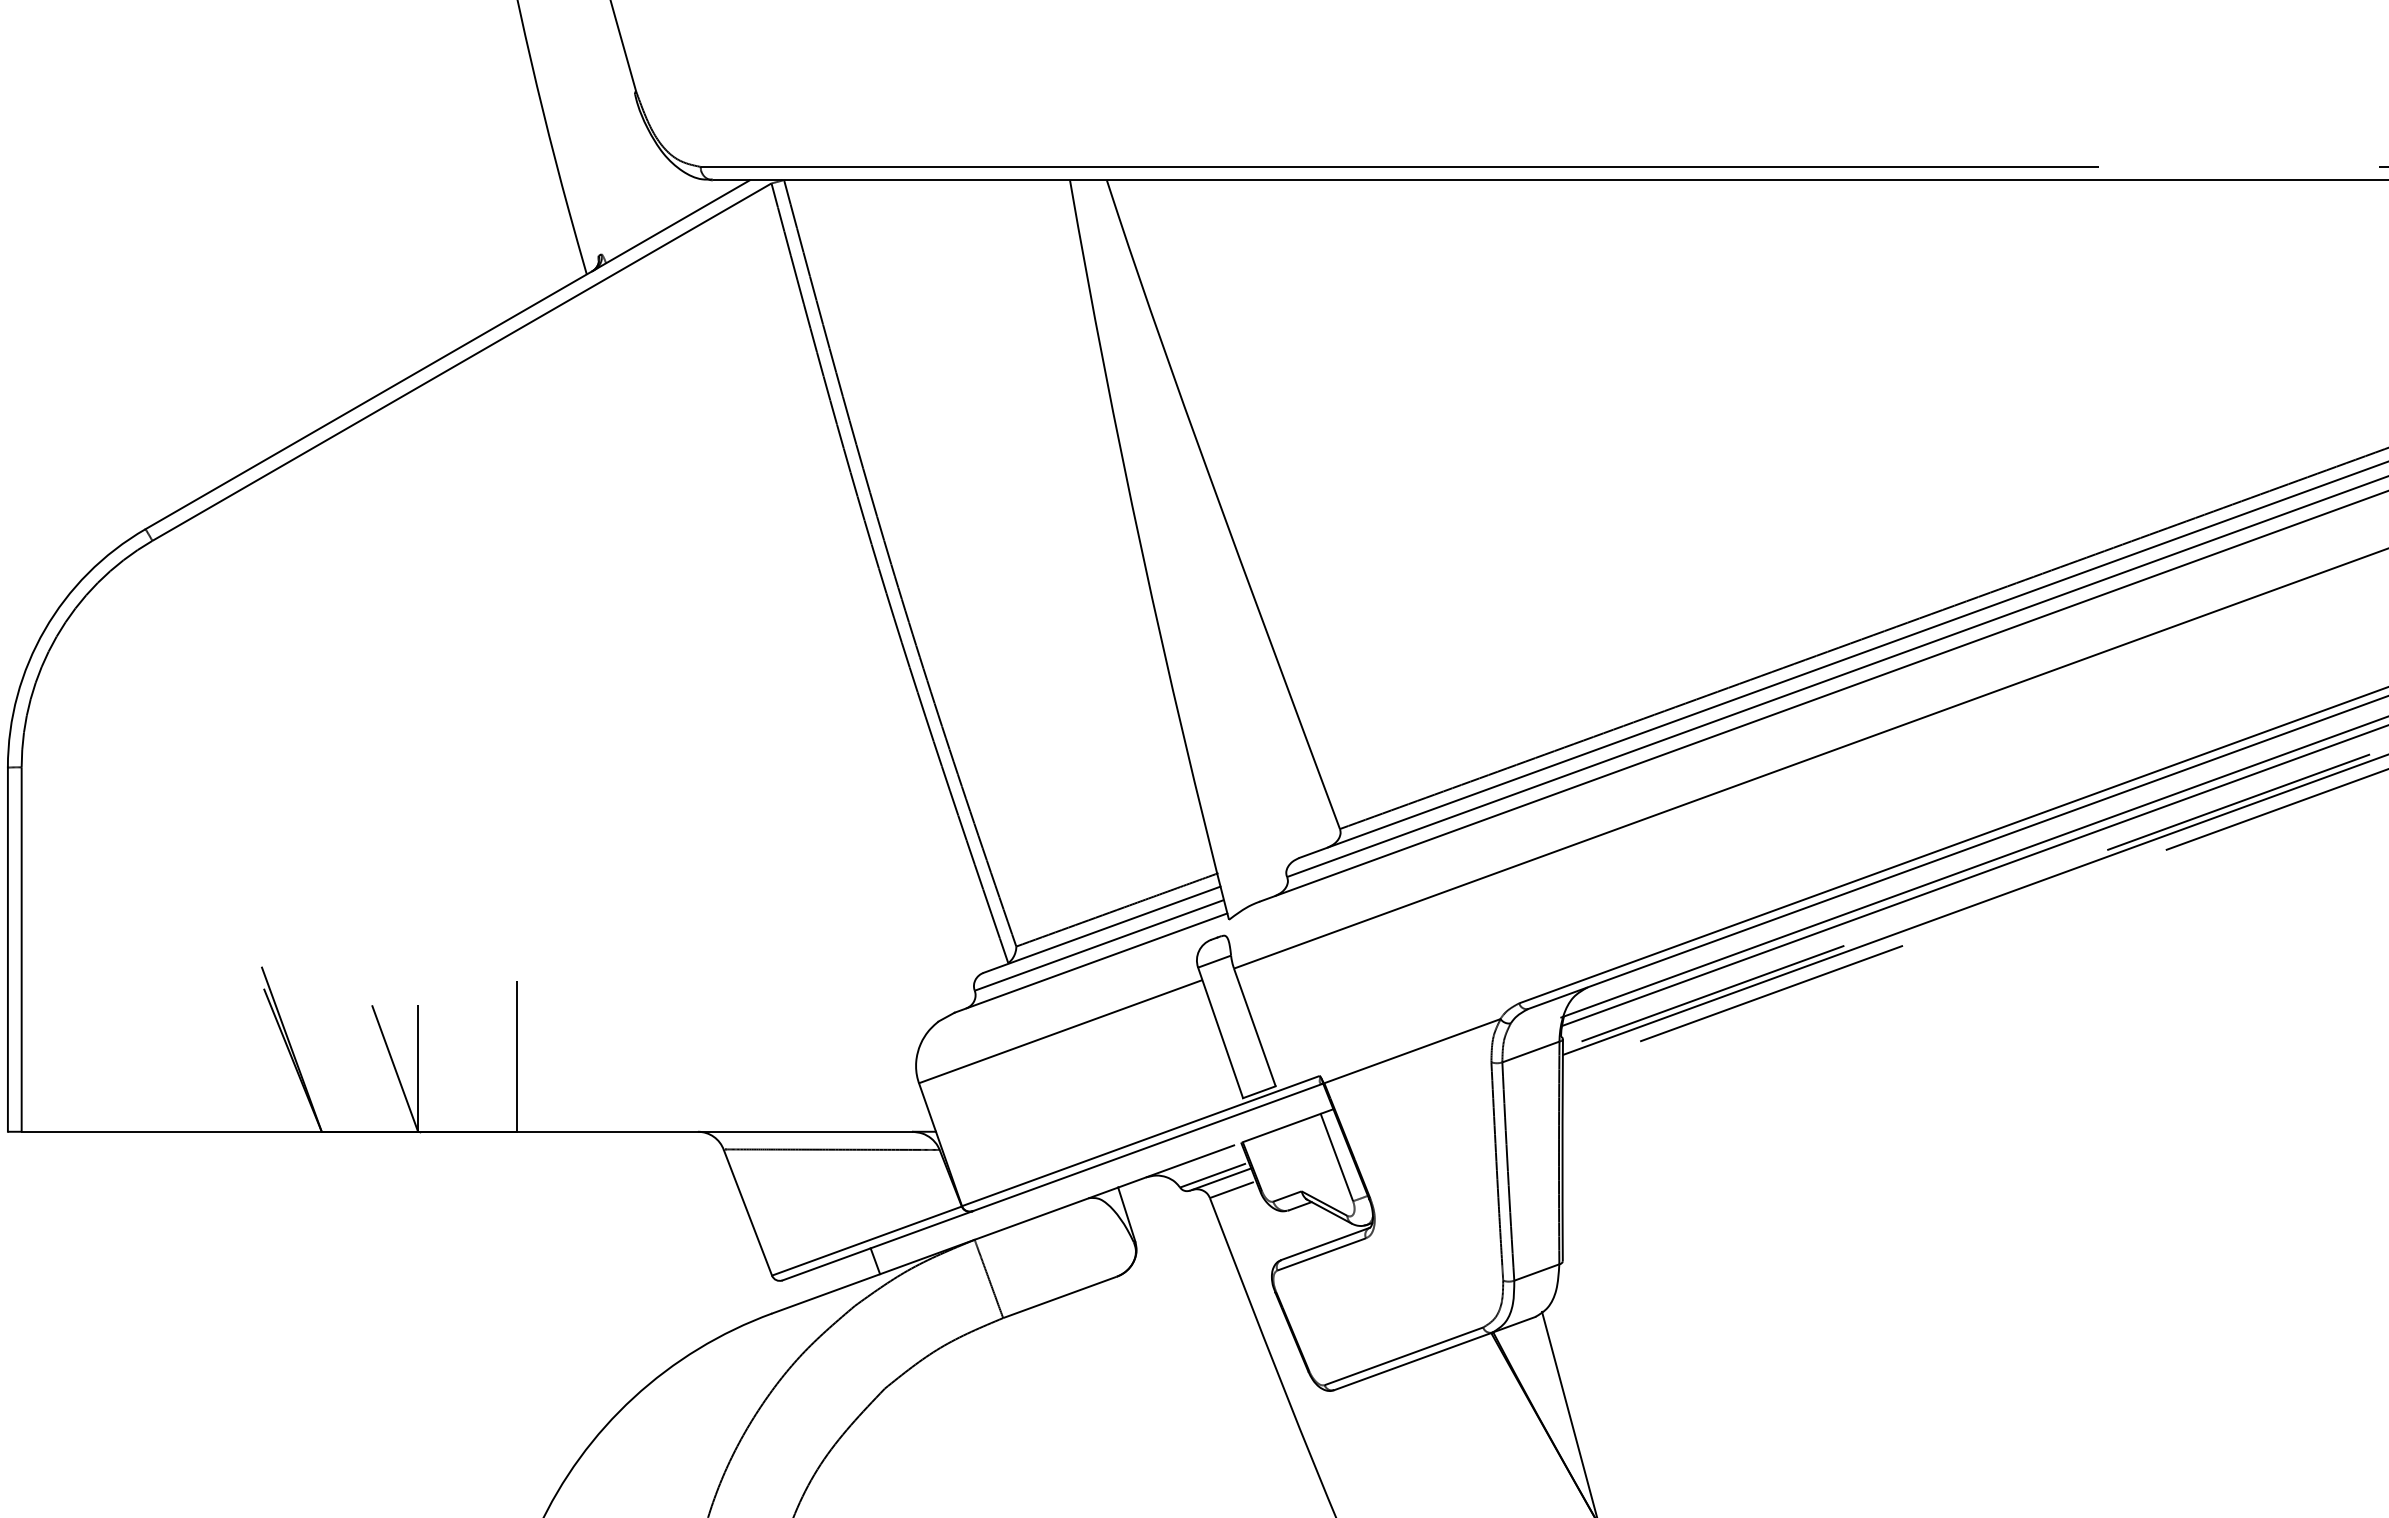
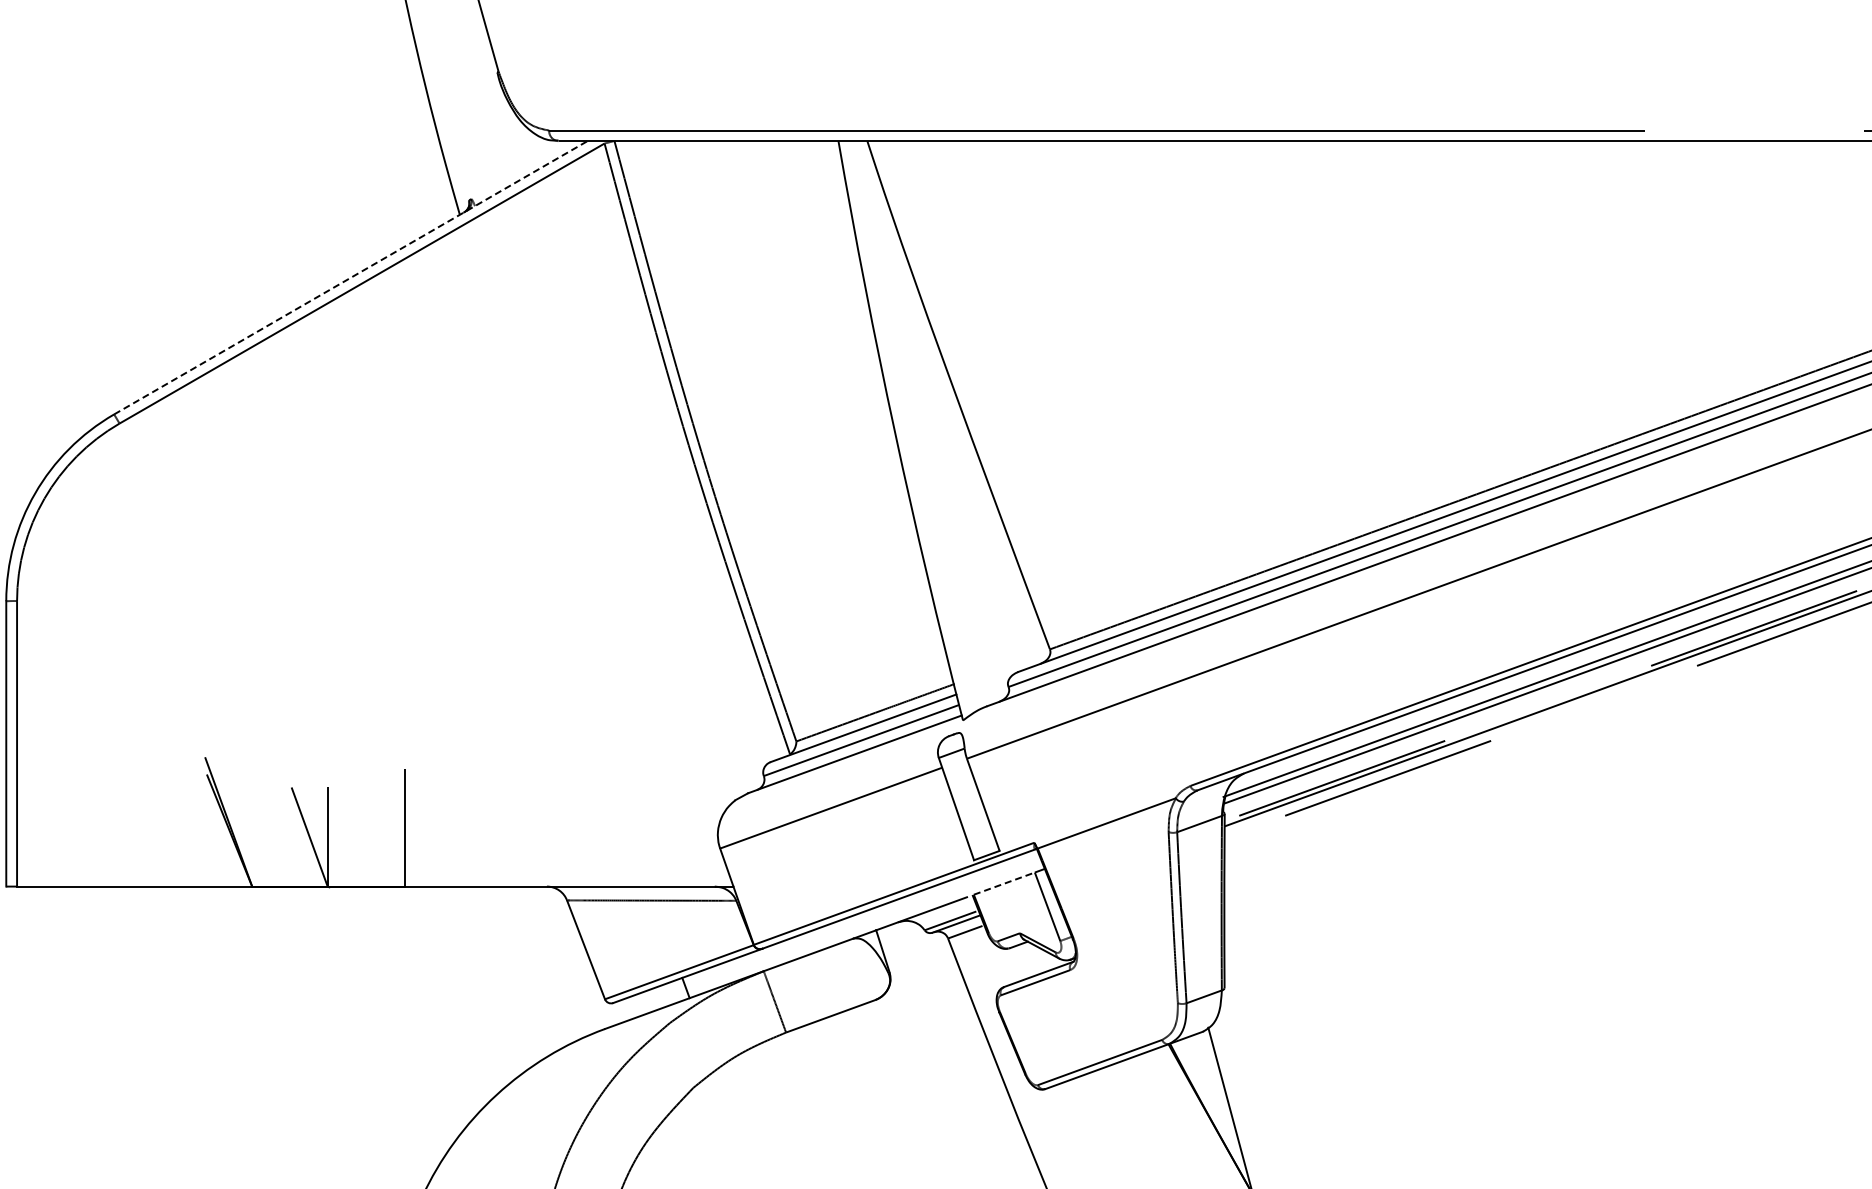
line: (448, 354) -> (351, 277), solid -> dashed
line: (1281, 1127) -> (1004, 883), solid -> dashed

